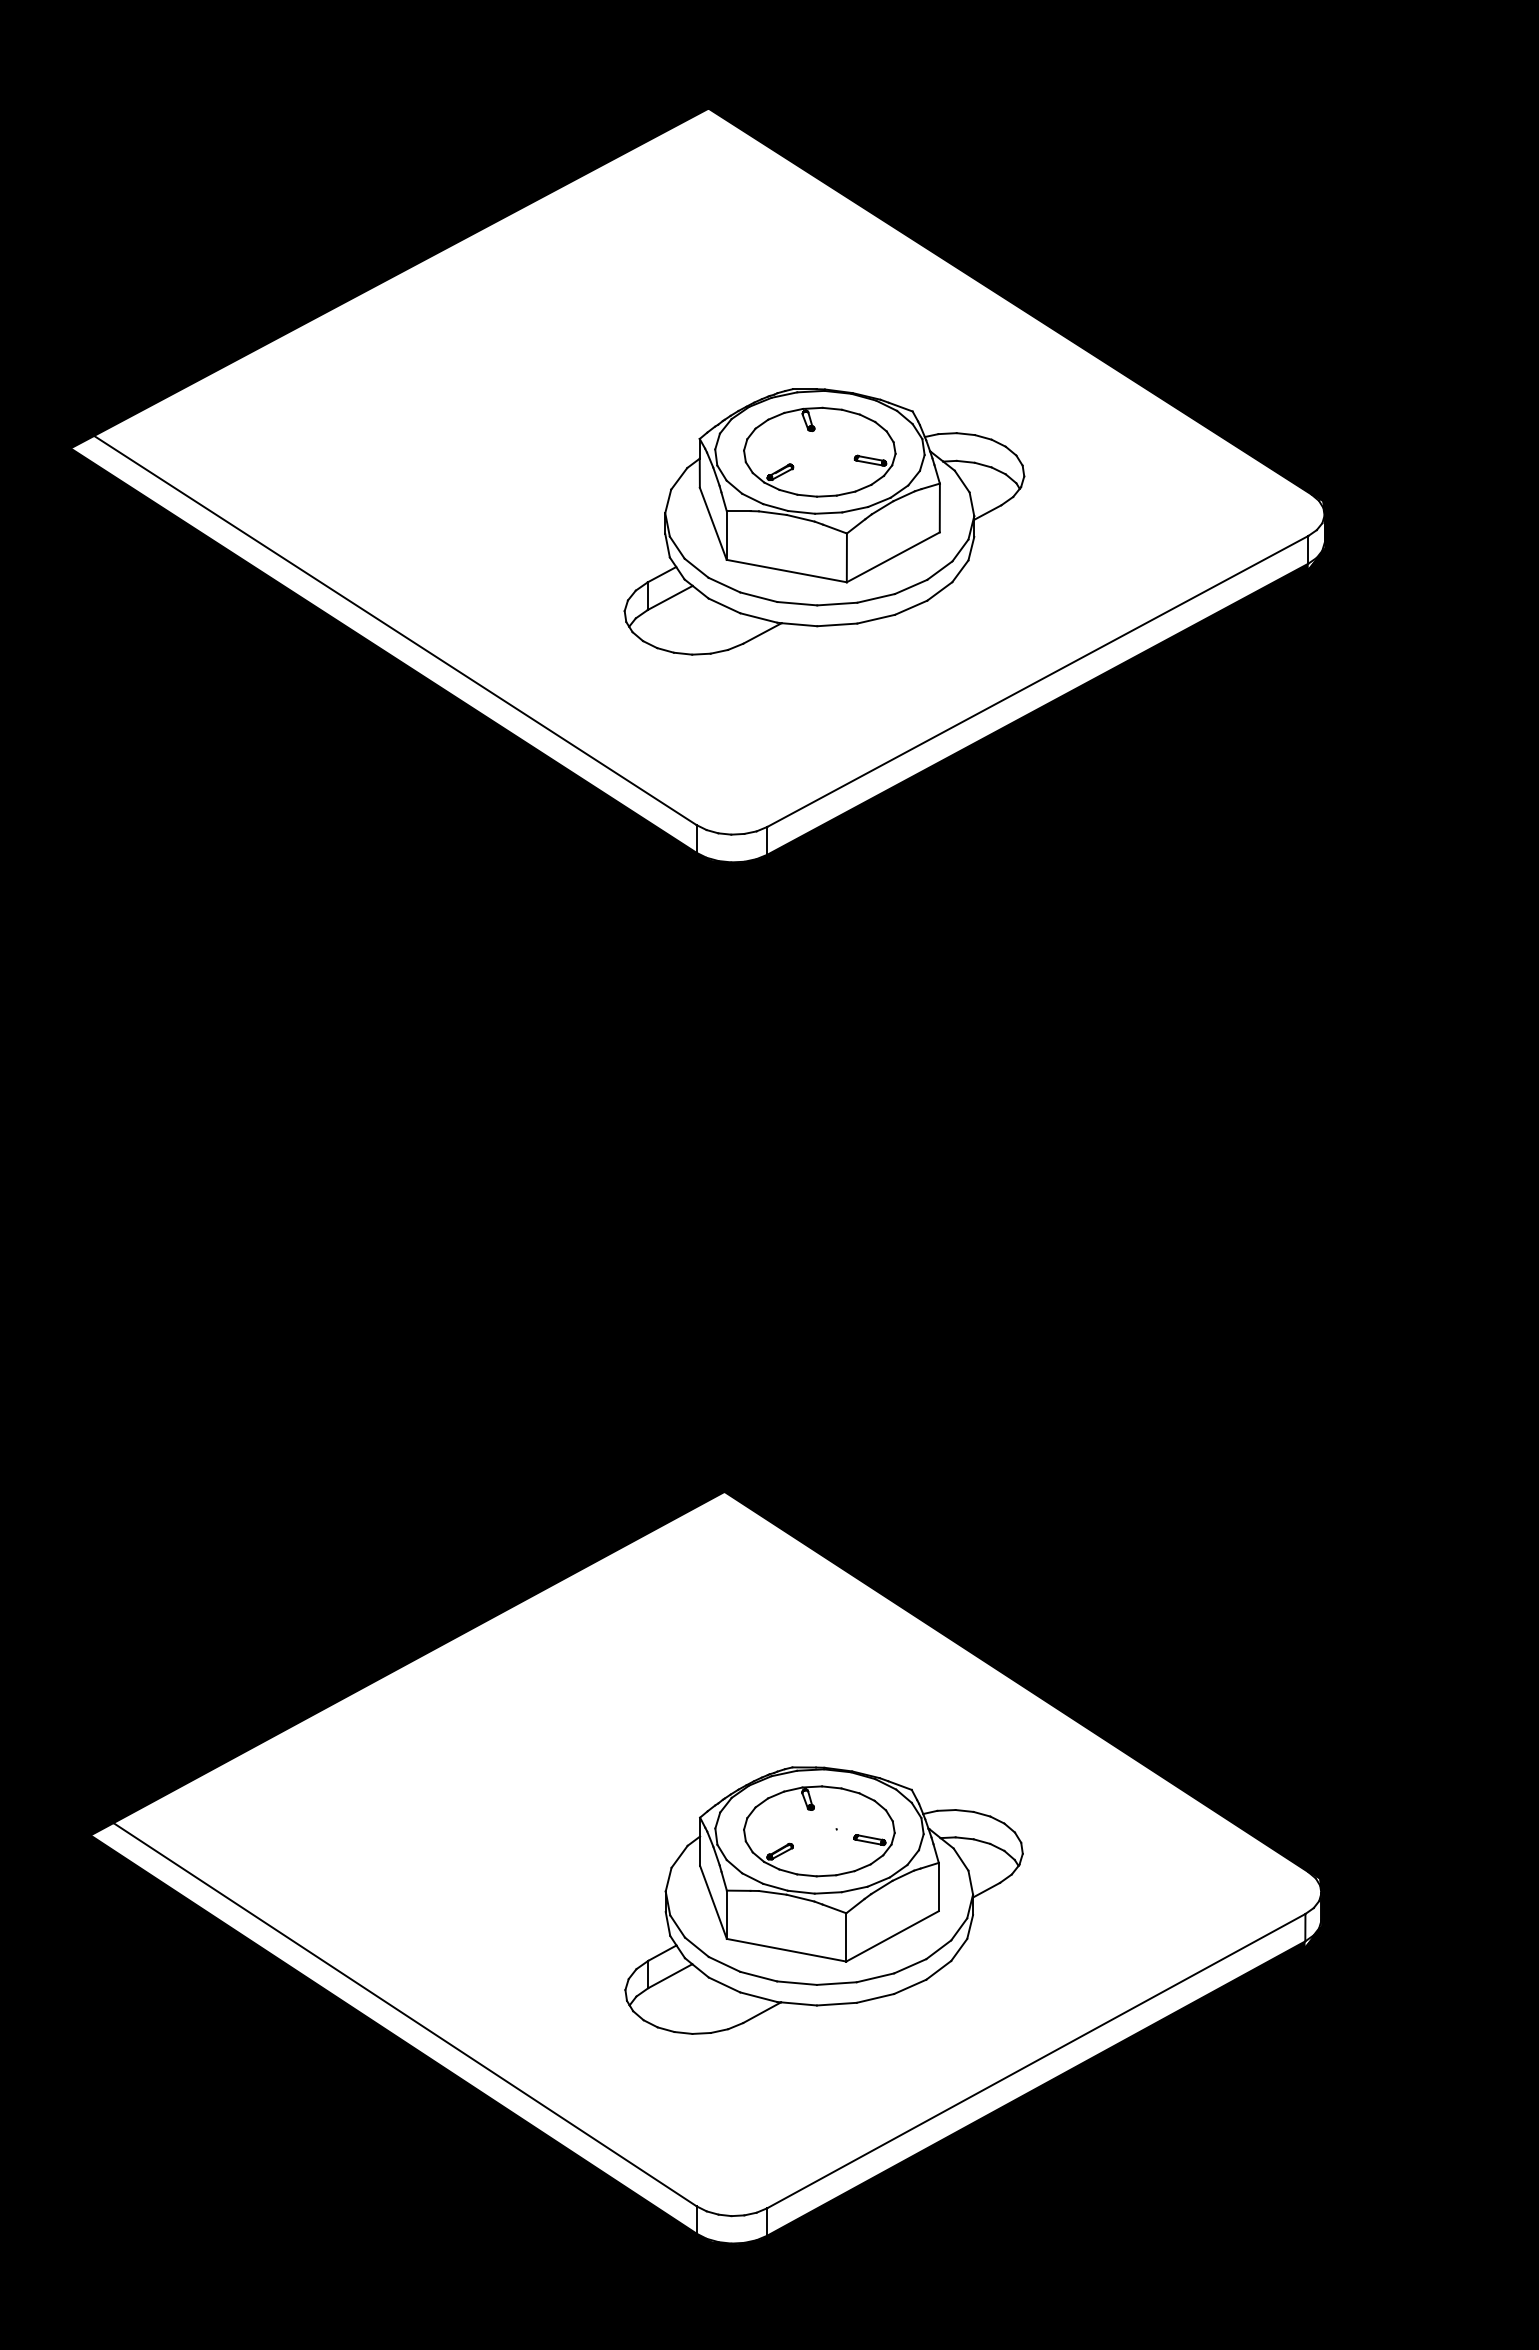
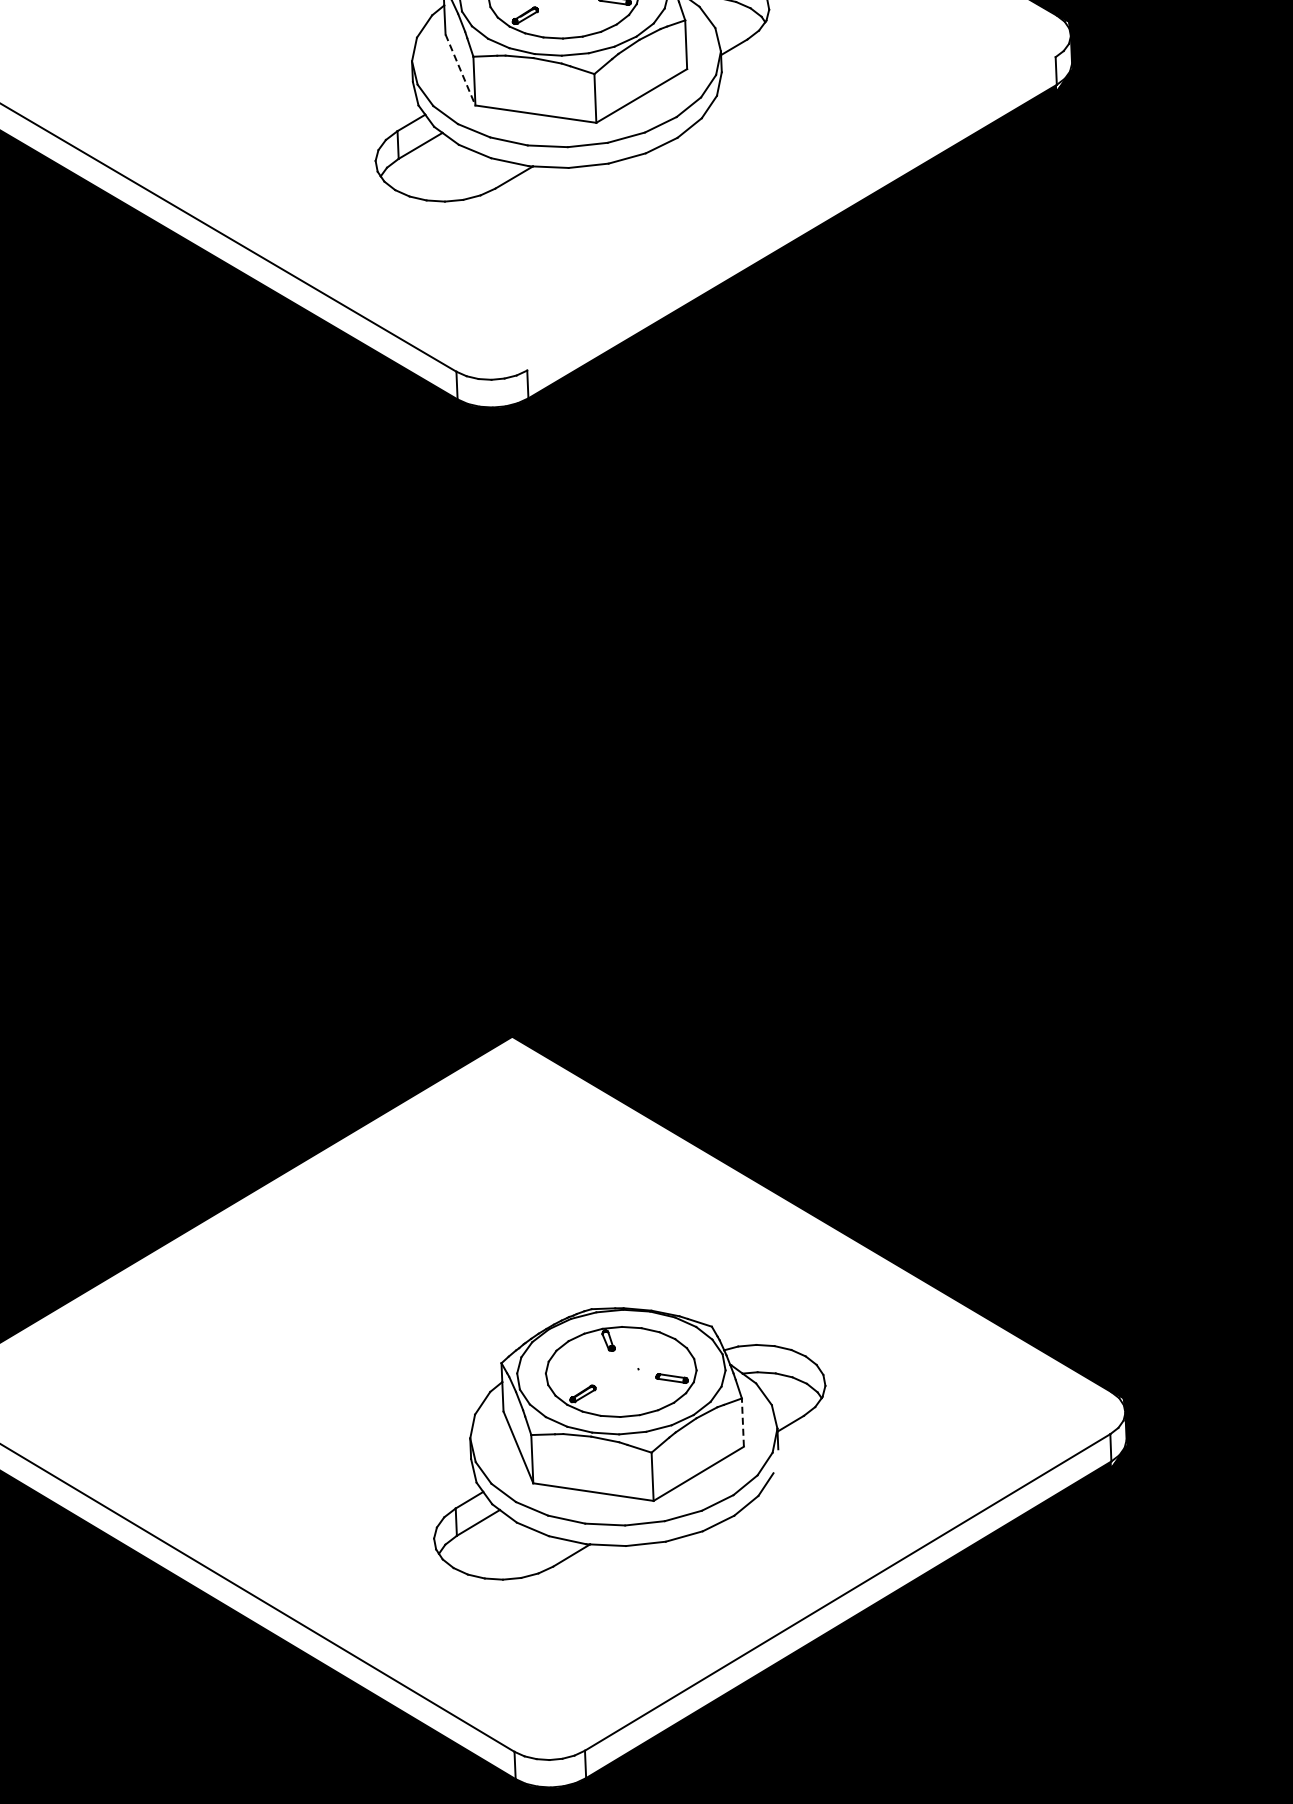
line: (713, 524) -> (460, 70), solid -> dashed
line: (1037, 680) -> (790, 212), removed
line: (938, 1886) -> (742, 1422), solid -> dashed
line: (970, 1926) -> (776, 1460), removed

